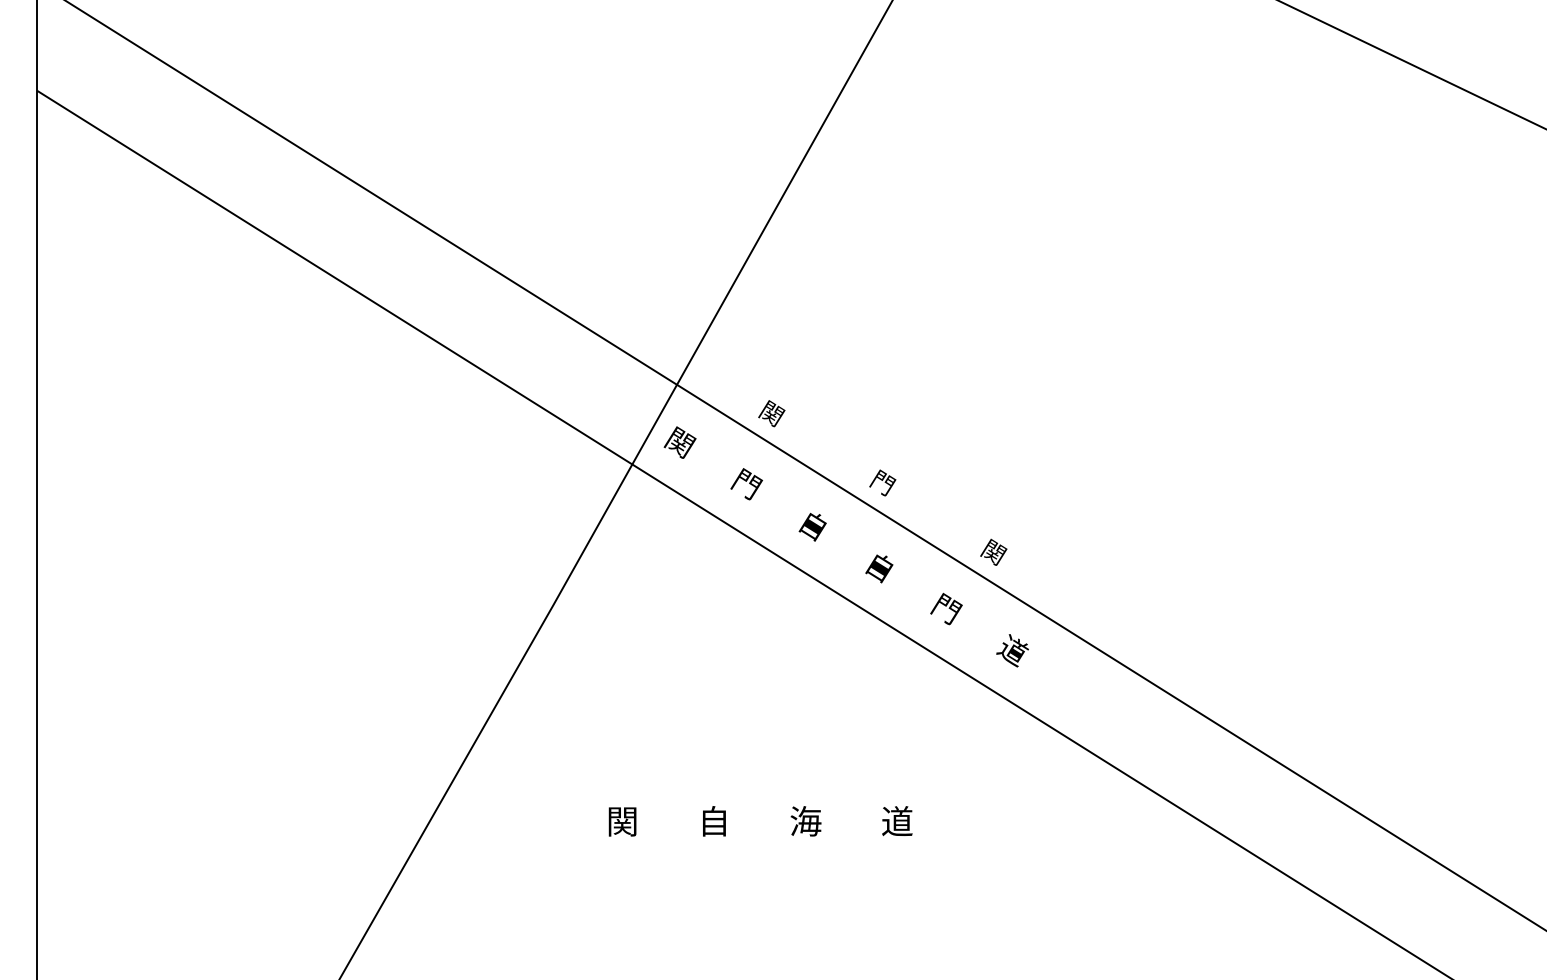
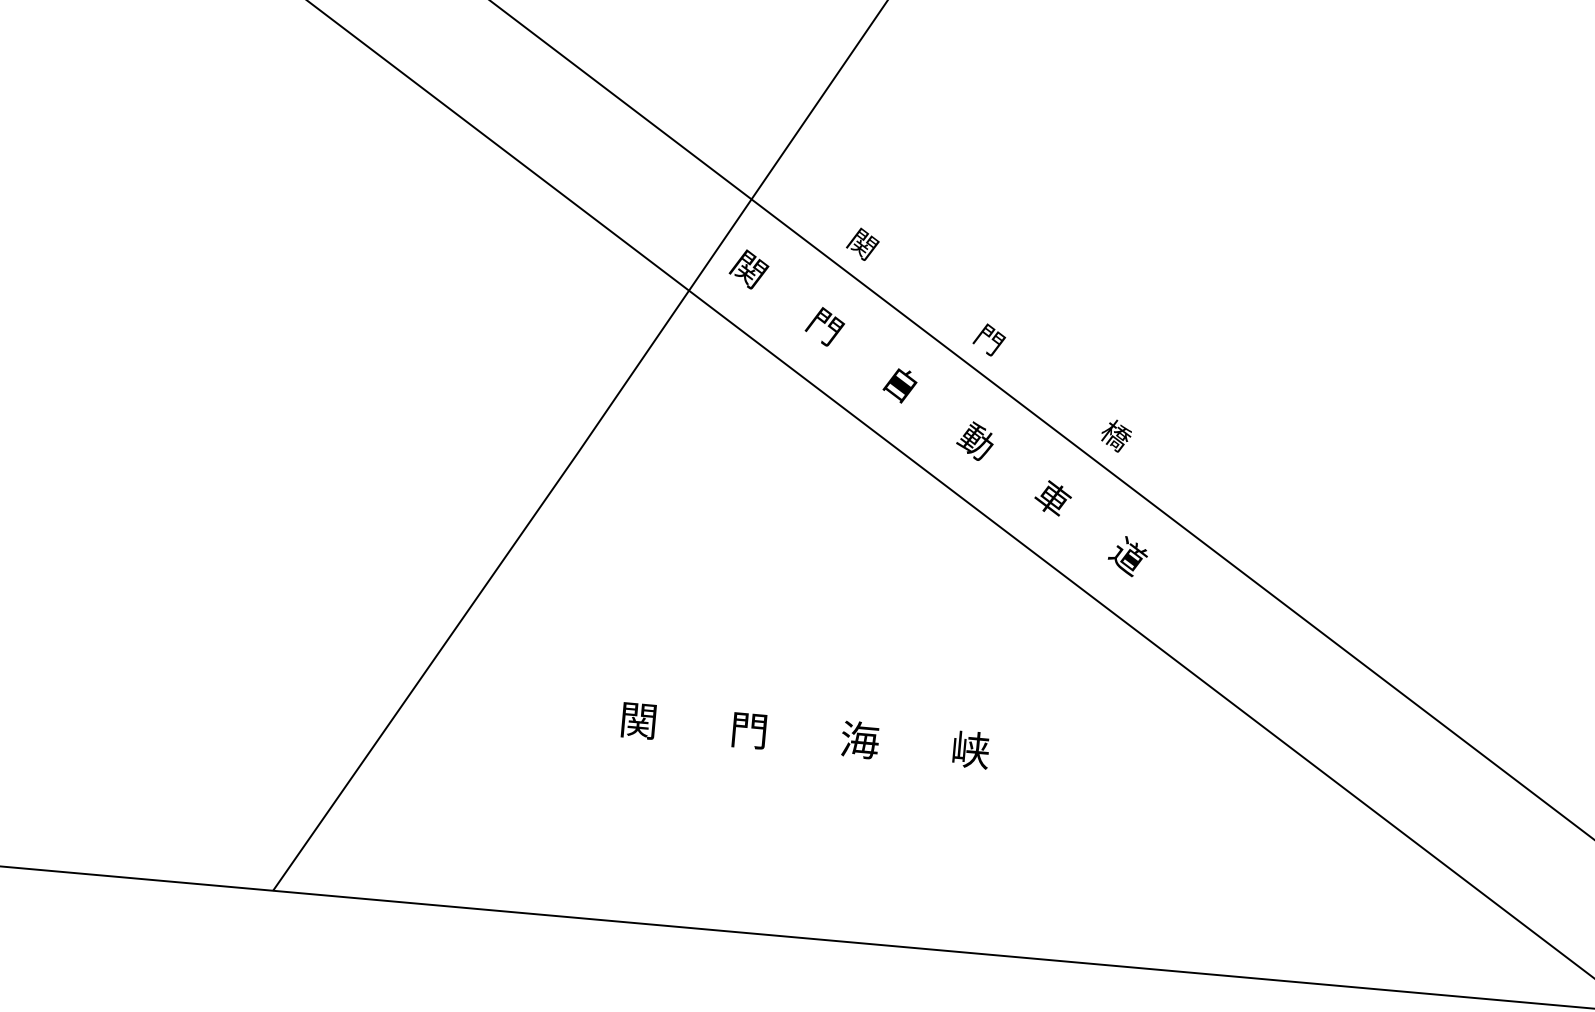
text: (993, 552) -> (1115, 435), 関 -> 橋
text: (878, 567) -> (975, 441), 自 -> 動
text: (946, 608) -> (1052, 498), 門 -> 車
text: (713, 821) -> (748, 730), 自 -> 門
text: (897, 821) -> (970, 750), 道 -> 峡

